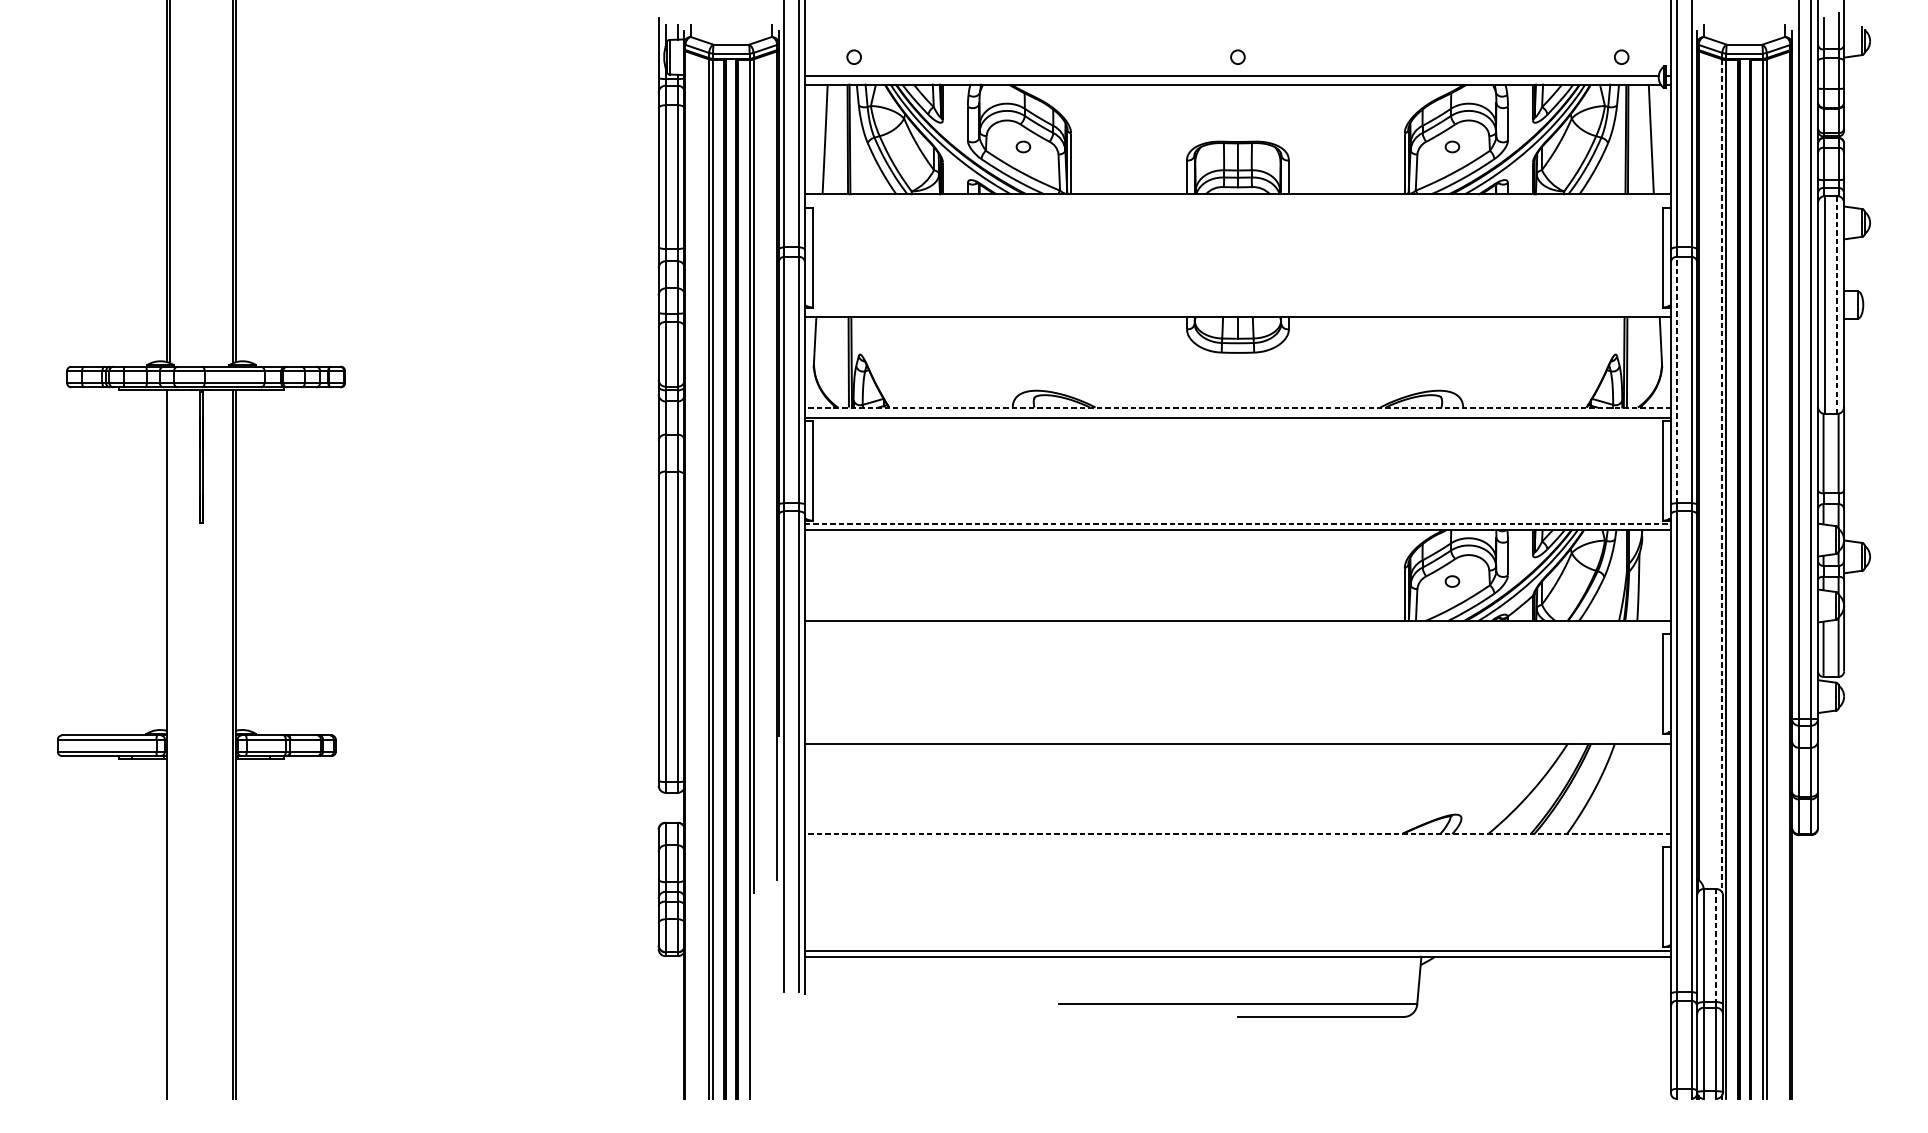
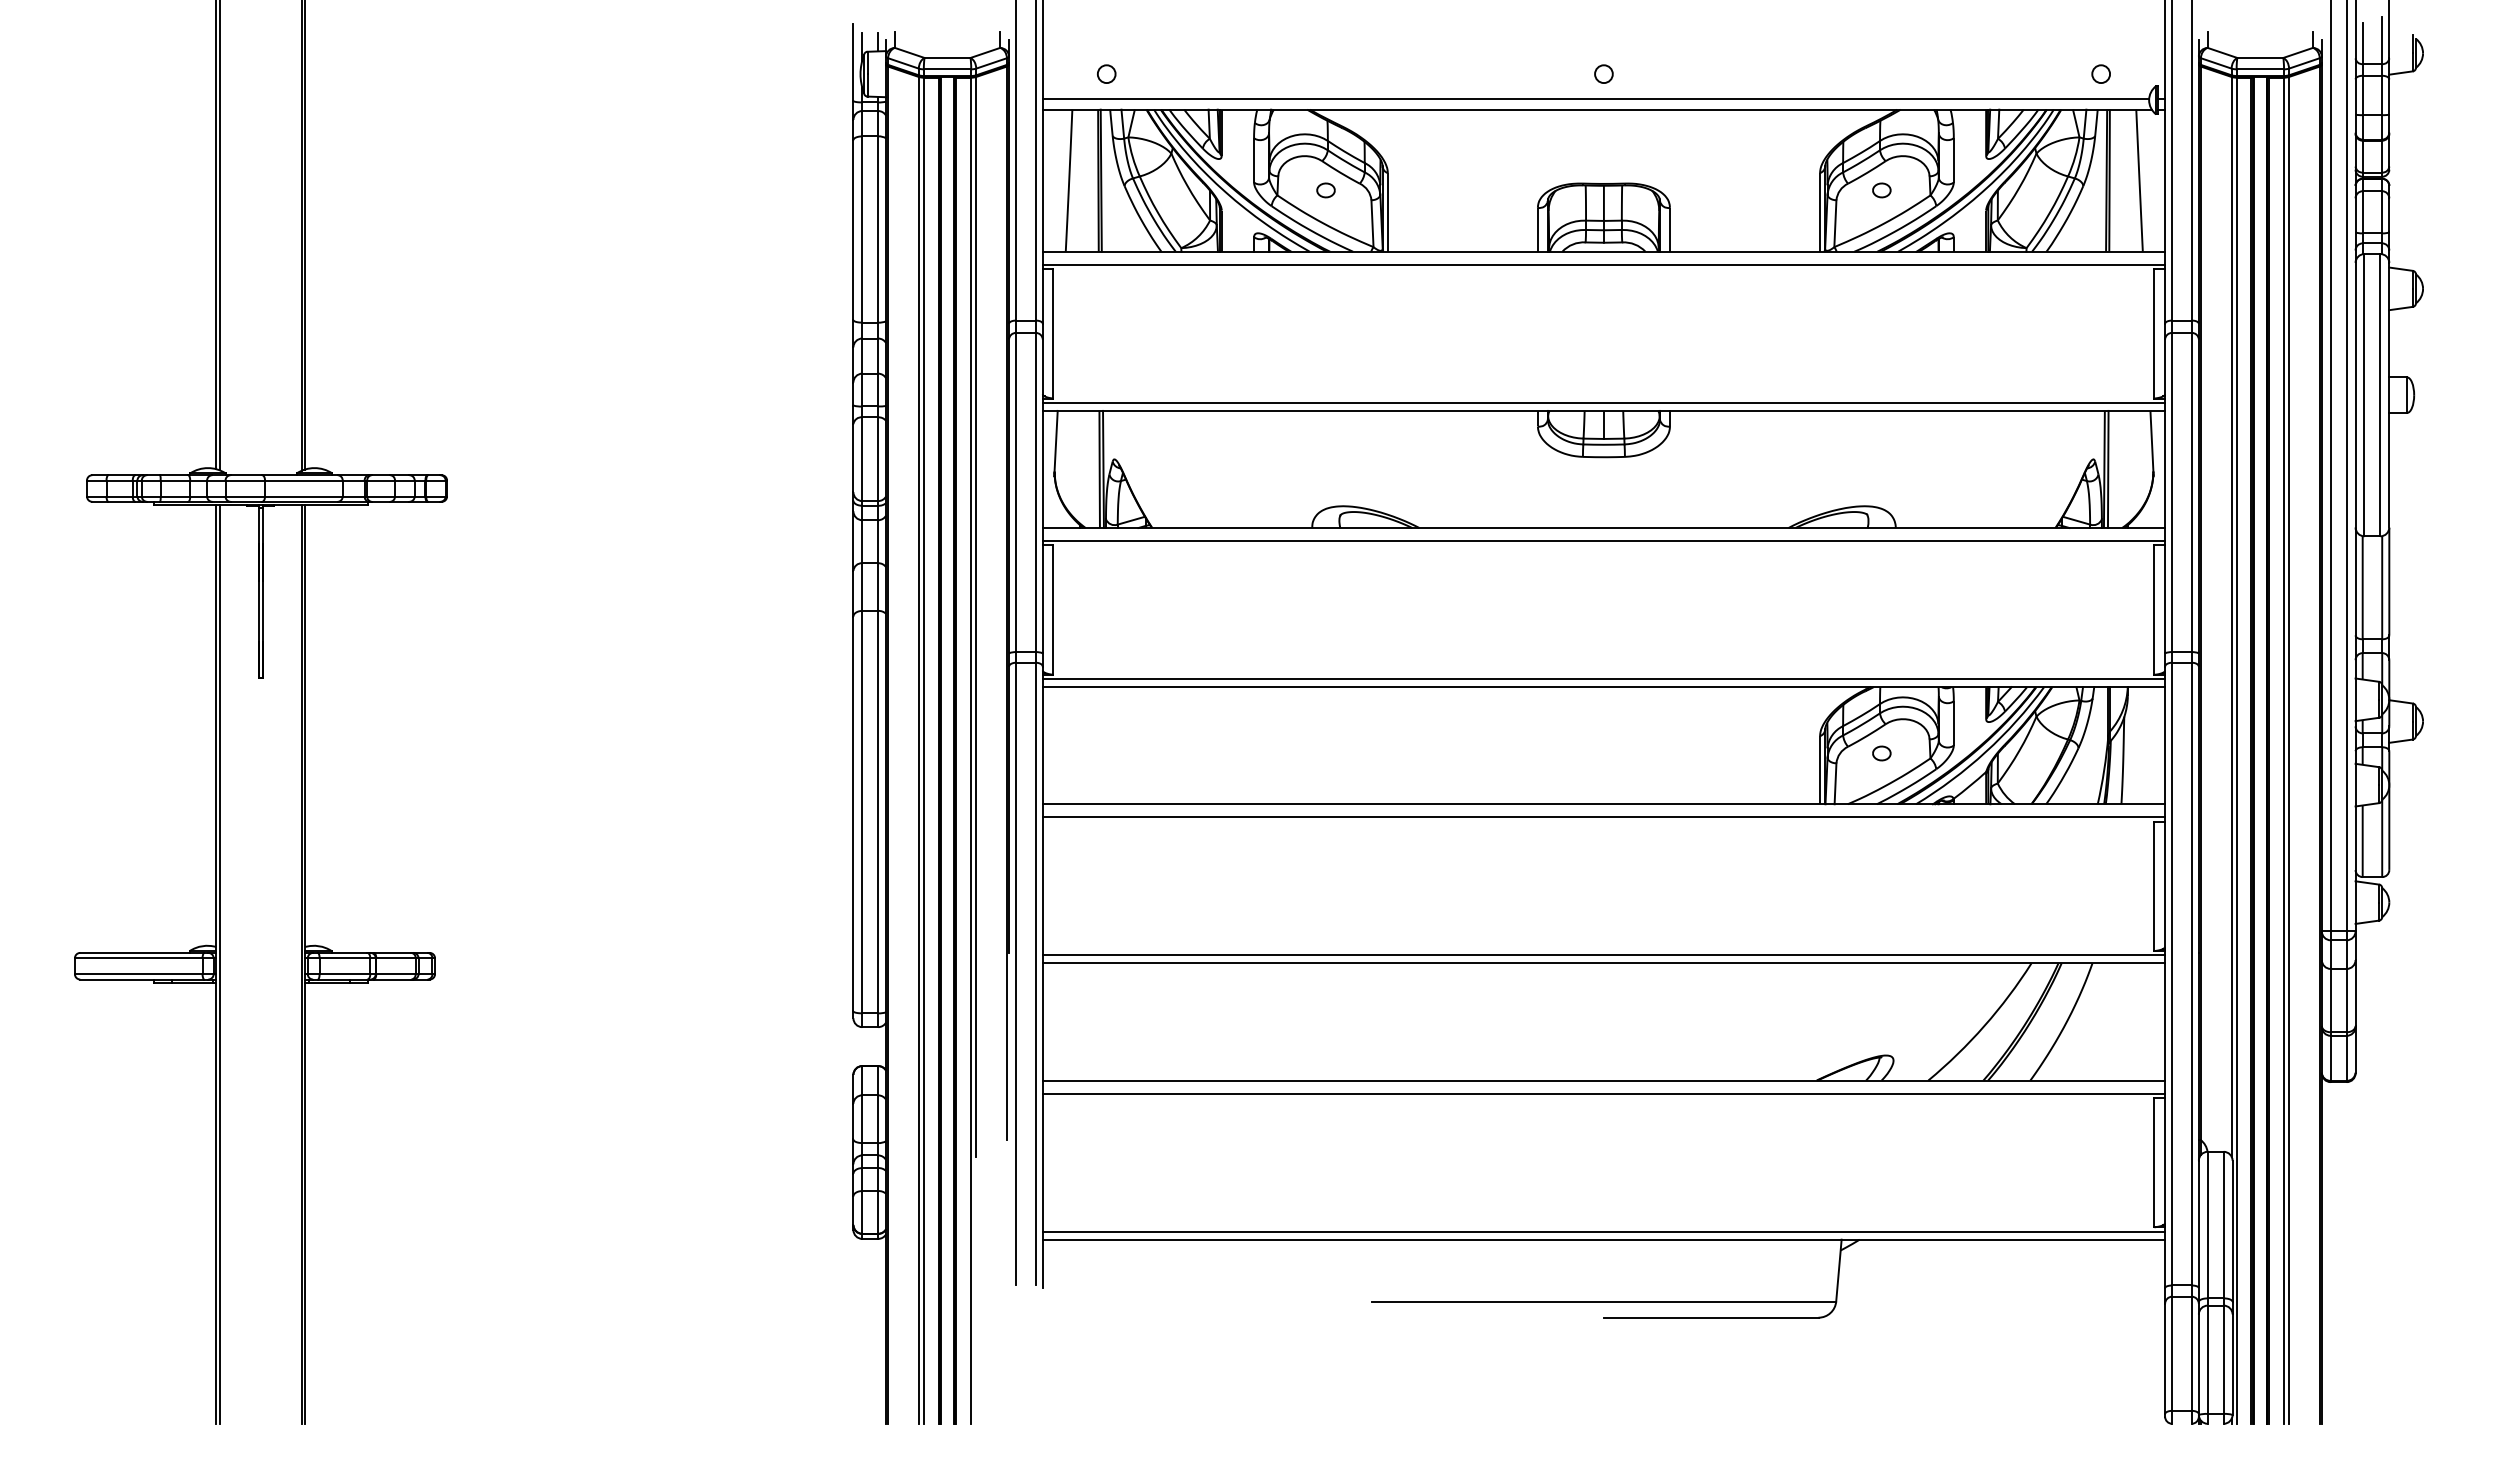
line: (1237, 204) -> (1603, 264), added
line: (1837, 304) -> (2380, 394), dashed -> solid
line: (1237, 310) -> (1603, 402), added
line: (1676, 380) -> (2172, 492), dashed -> solid
line: (1237, 407) -> (1603, 528), dashed -> solid
line: (1722, 475) -> (2231, 616), dashed -> solid
line: (1238, 524) -> (1604, 679), dashed -> solid
line: (1237, 630) -> (1603, 817), added
line: (1237, 737) -> (1603, 955), added
line: (169, 744) -> (219, 964), added
line: (1237, 833) -> (1603, 1080), dashed -> solid
line: (1237, 843) -> (1603, 1093), added
line: (1716, 945) -> (2223, 1225), dashed -> solid

